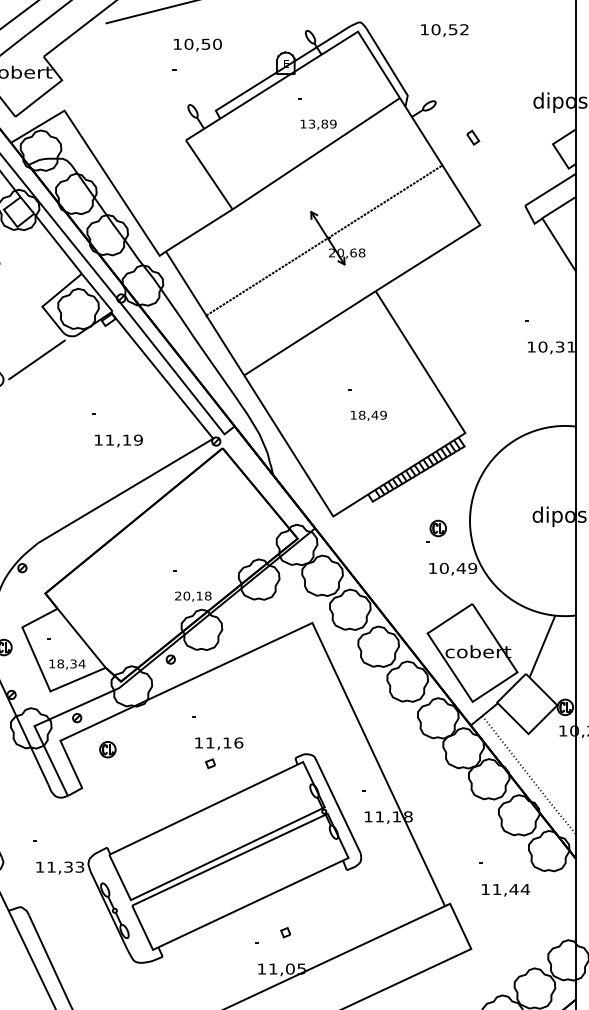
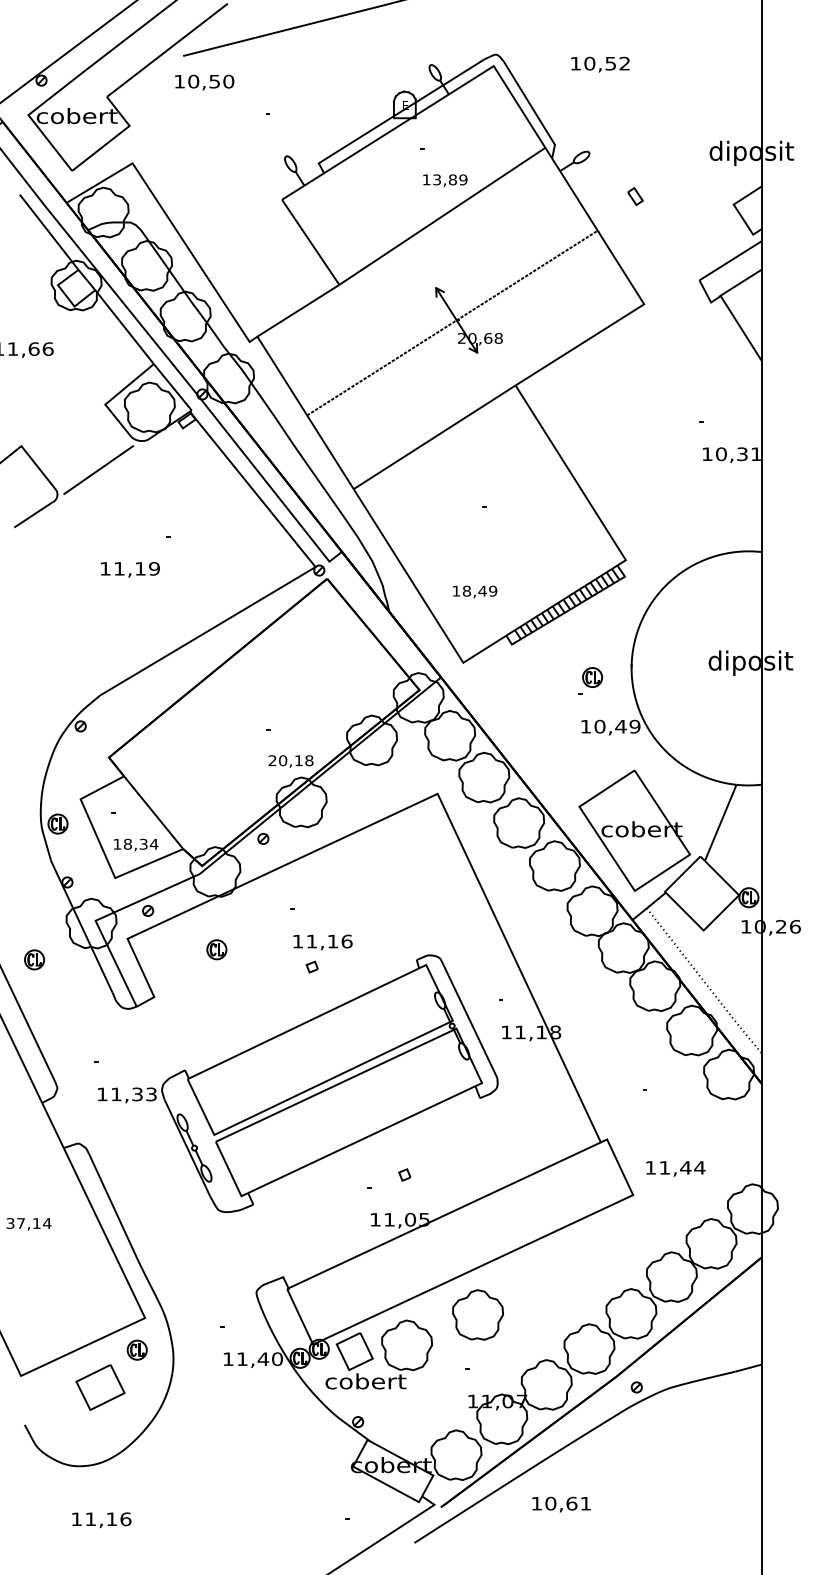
text: (197, 45) -> (204, 82), moved
text: (369, 415) -> (475, 591), moved
text: (118, 440) -> (130, 569), moved
part: (107, 749) -> (216, 949), moved
text: (505, 890) -> (675, 1168), moved

